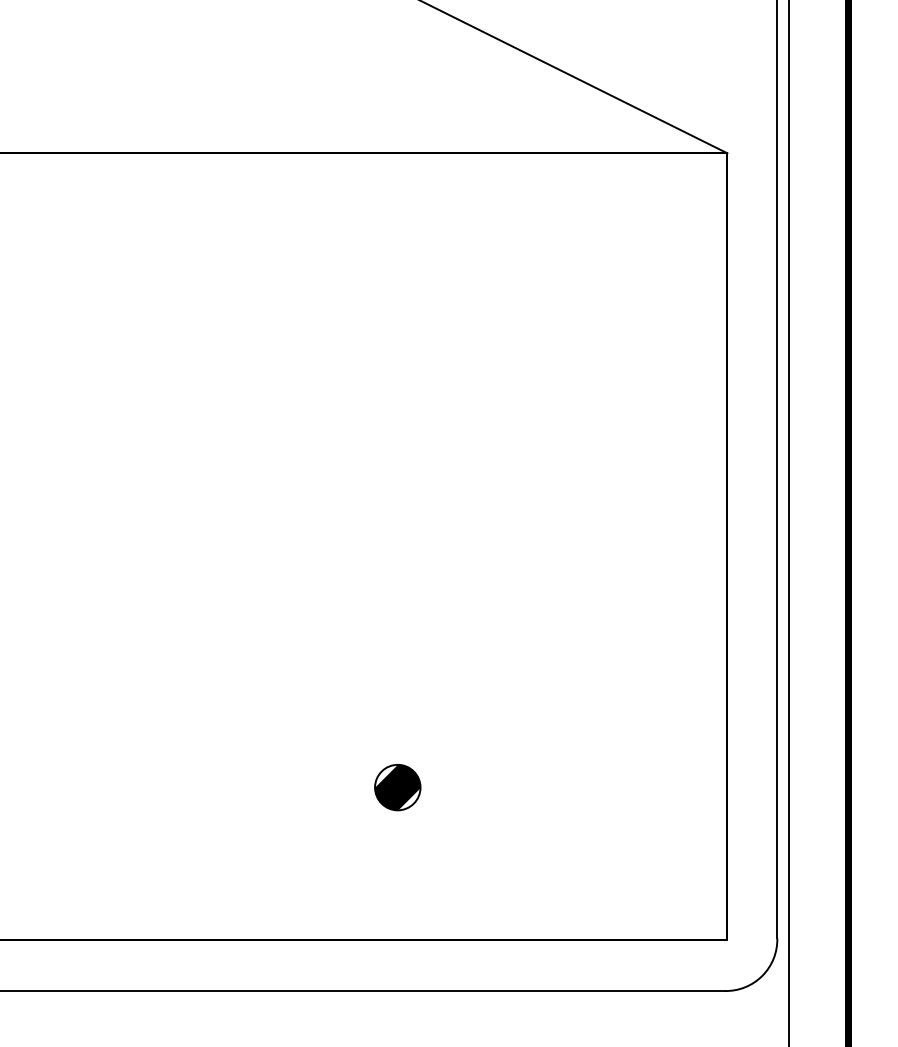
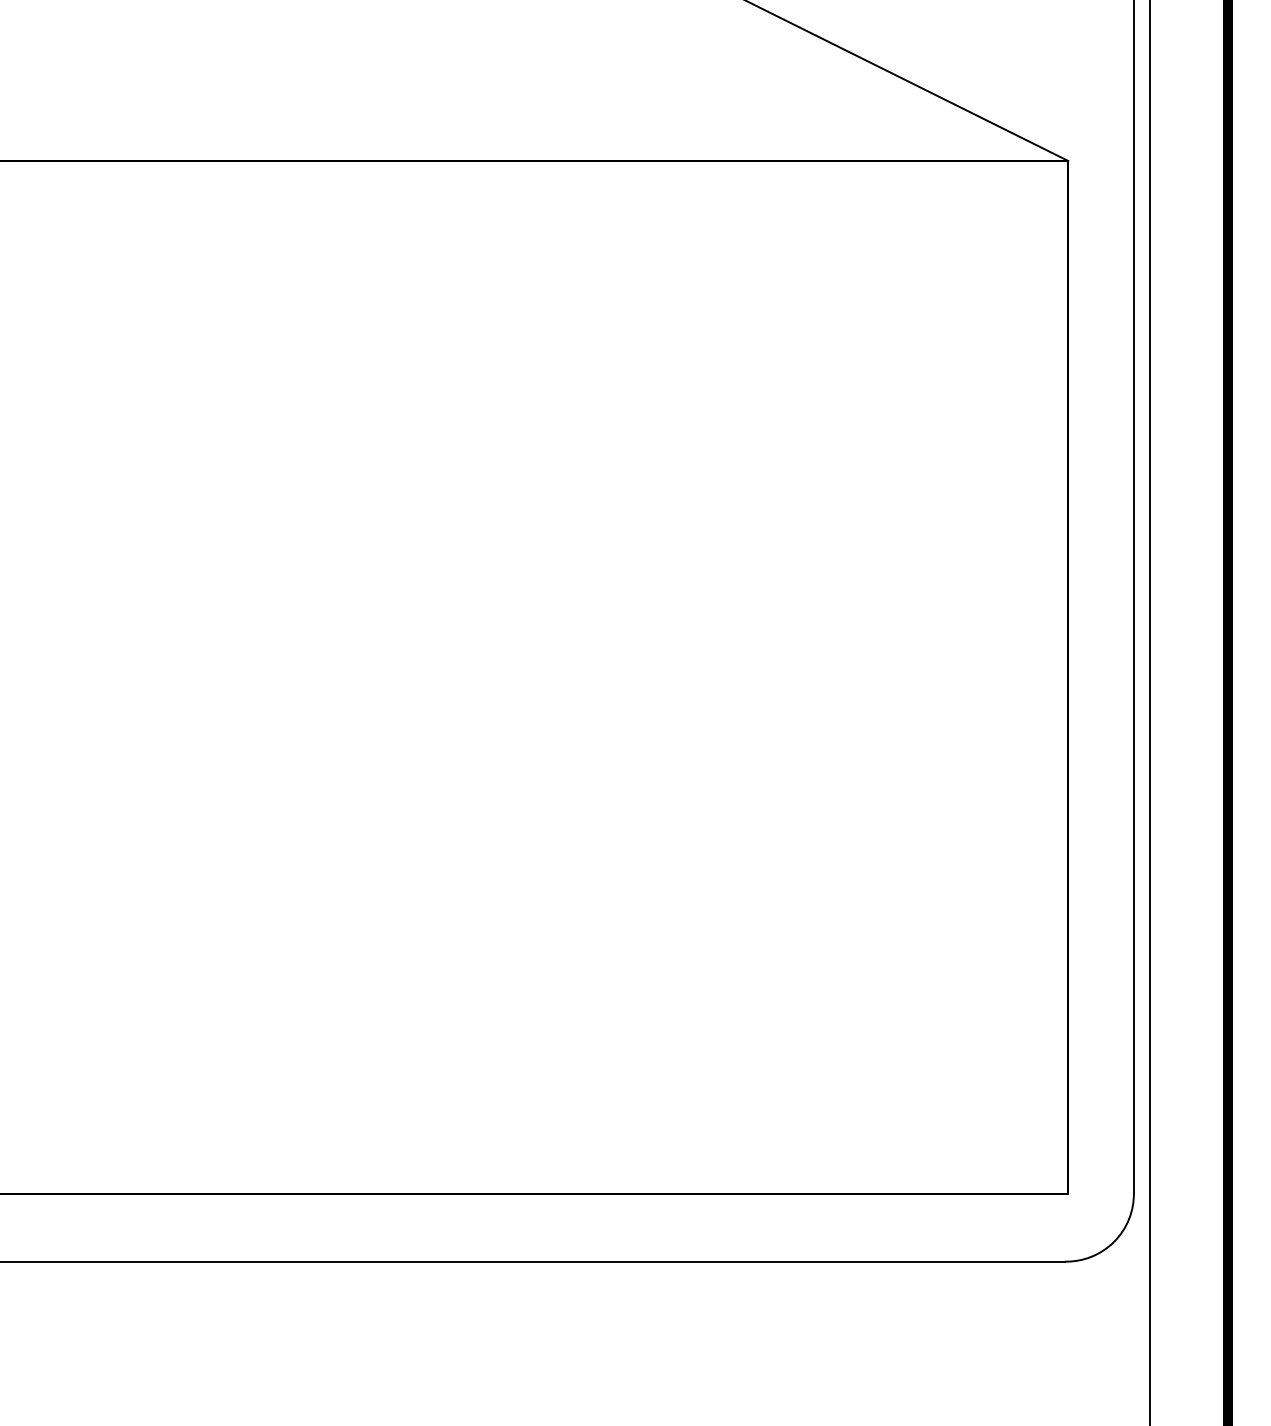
part: (397, 787) -> (634, 994), removed

